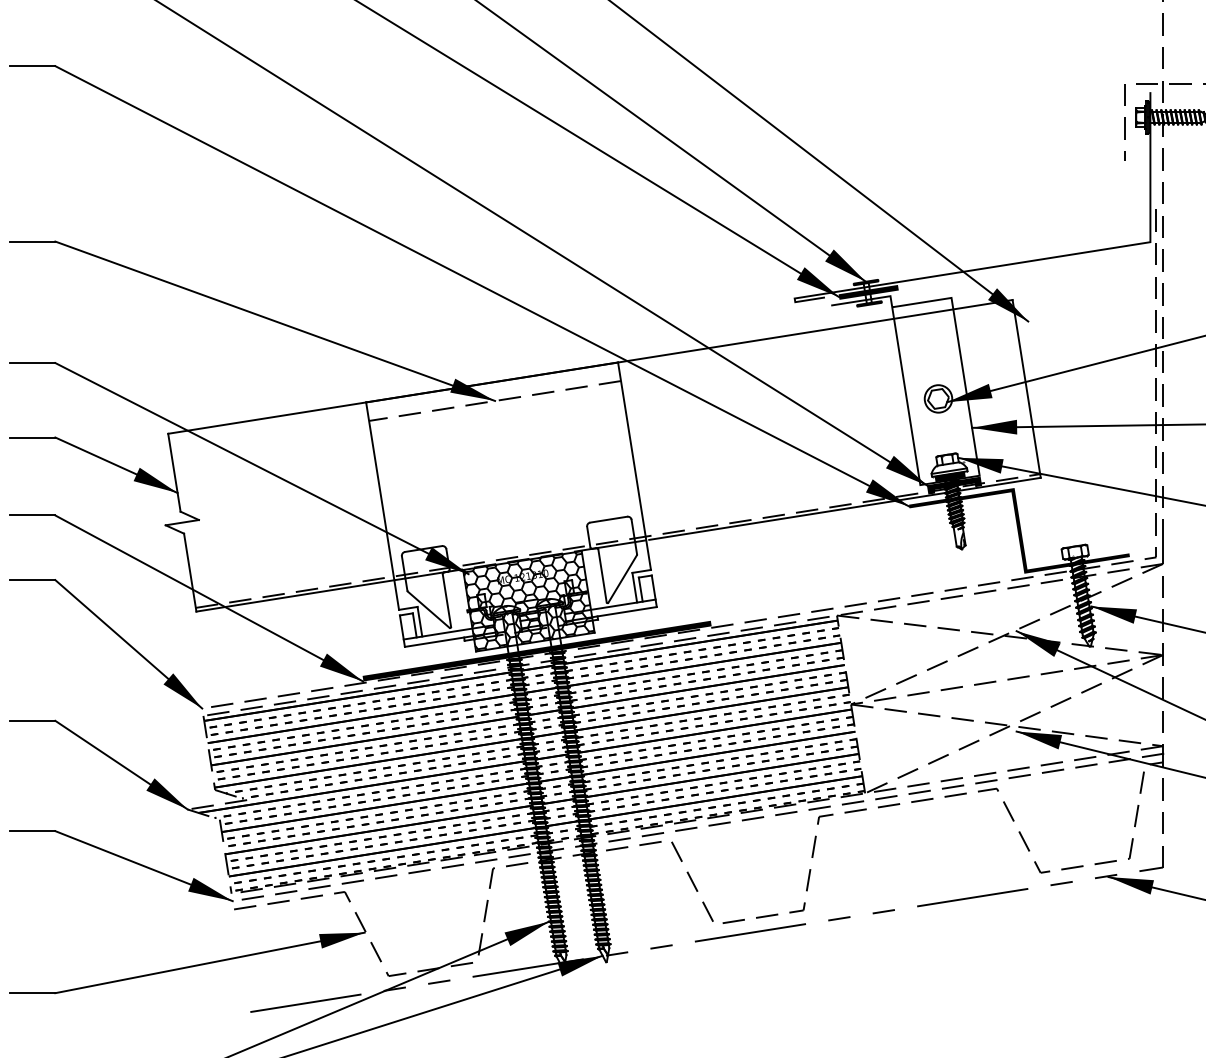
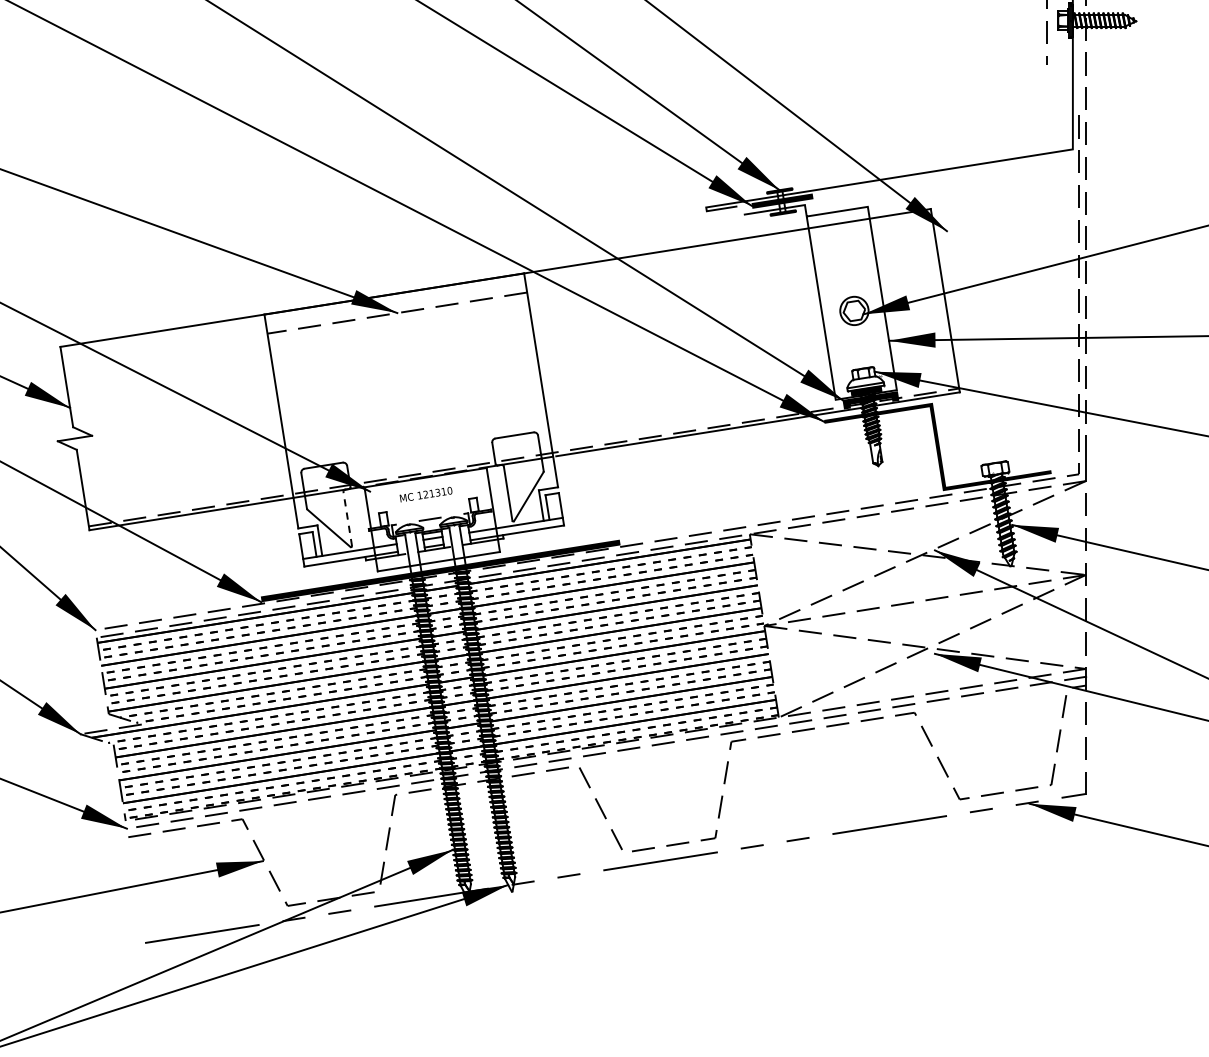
line: (446, 600) -> (347, 518), solid -> dashed
hatch: (528, 601) -> (431, 519), removed

